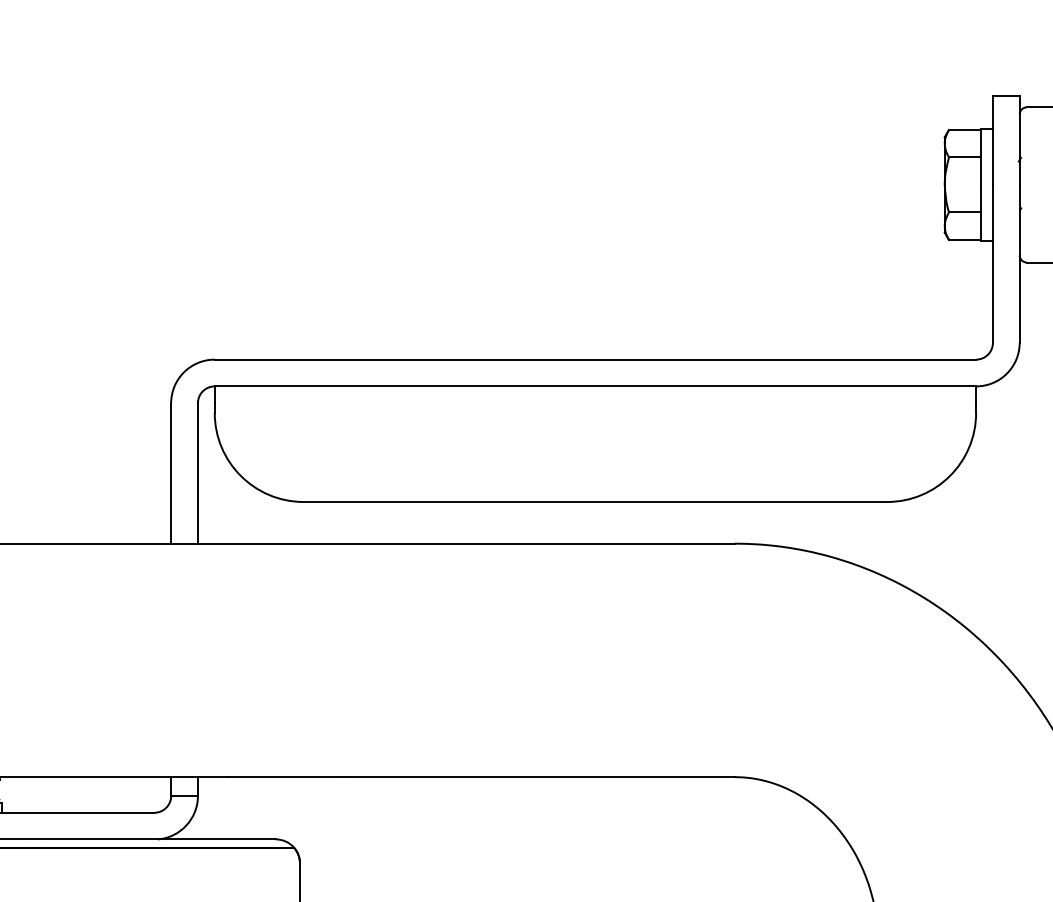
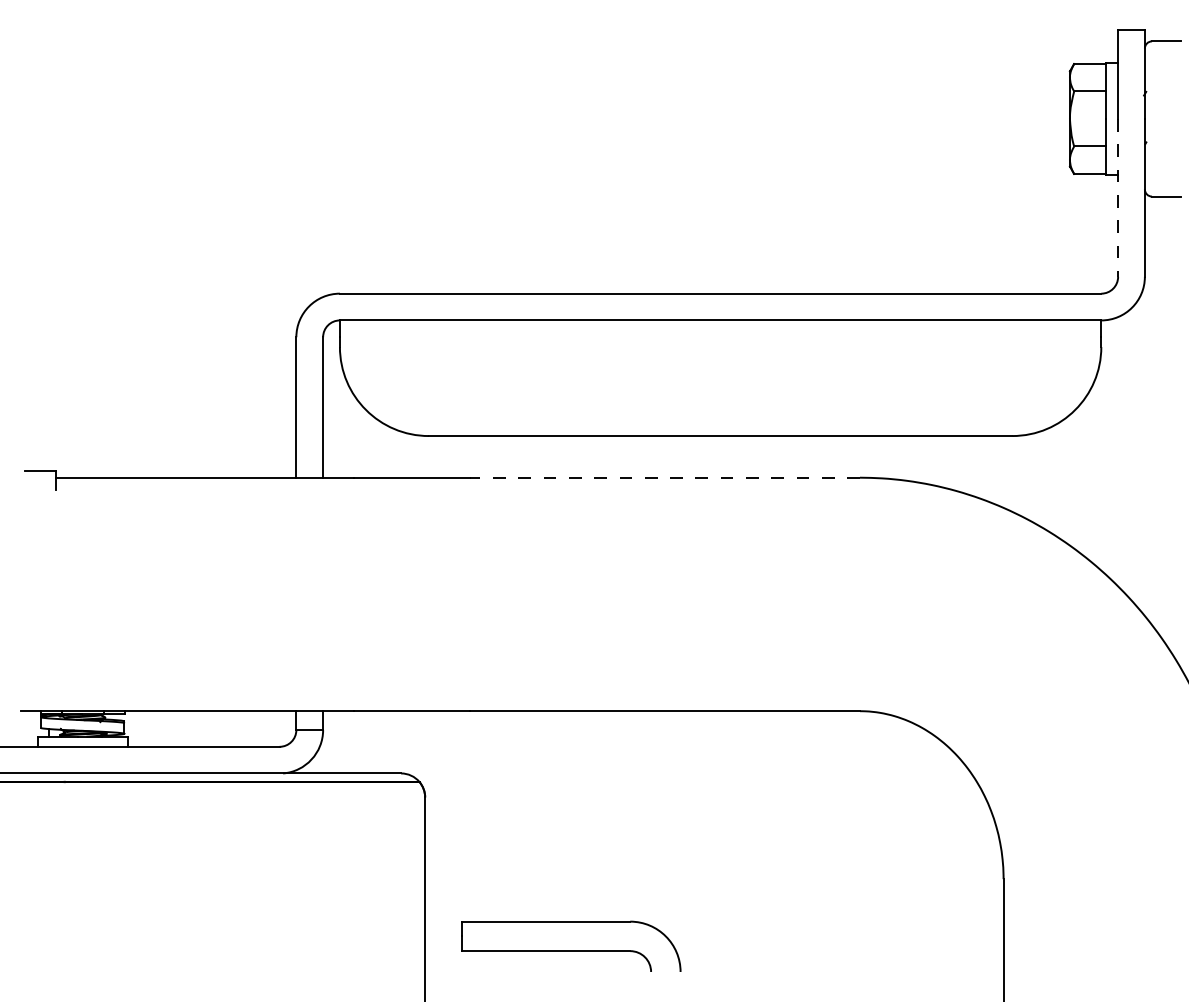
line: (993, 263) -> (1118, 197), solid -> dashed
line: (539, 543) -> (664, 477), solid -> dashed

